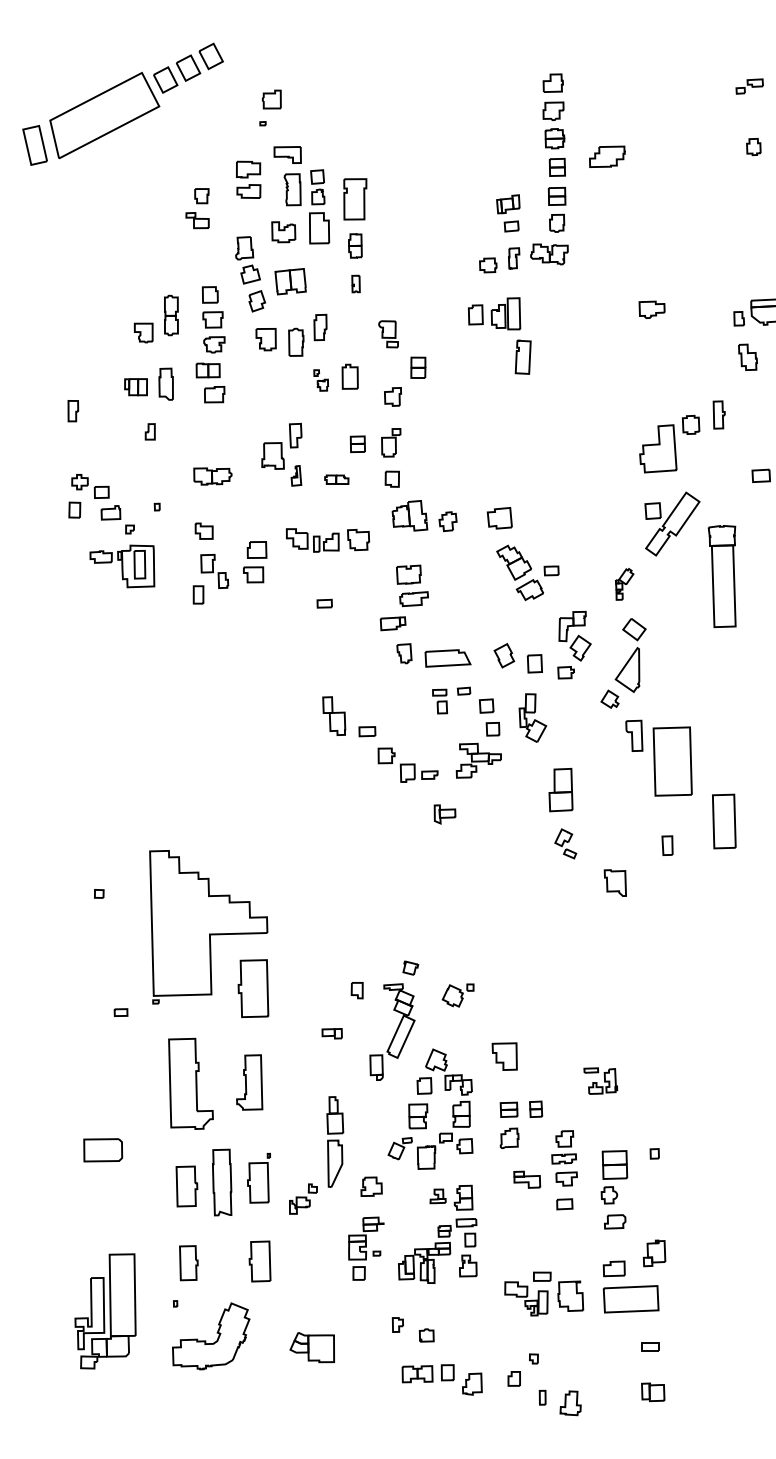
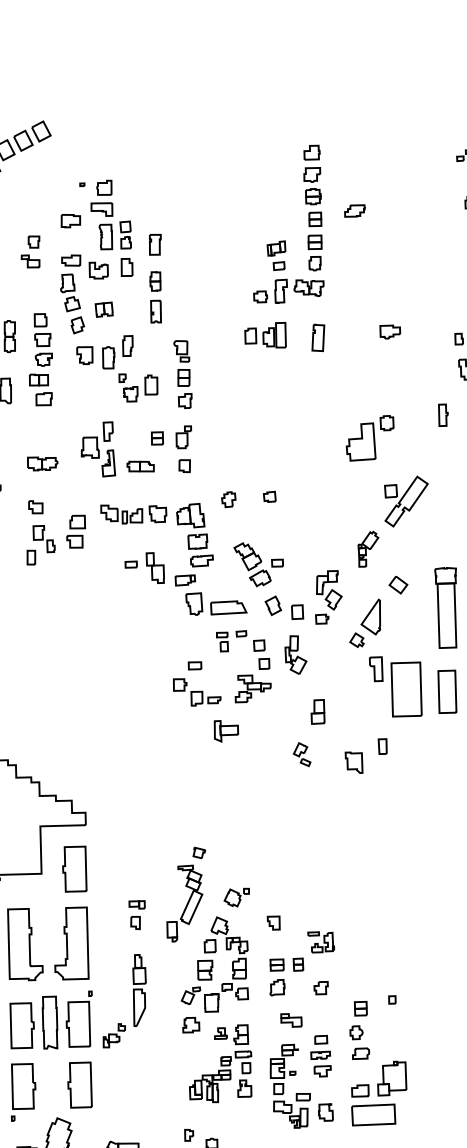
part: (271, 99) -> (104, 187), moved
part: (607, 156) -> (354, 210), size x0.71
part: (248, 191) -> (70, 260), moved
part: (354, 199) -> (154, 244), size x0.62
part: (319, 227) -> (127, 266), size x0.71
part: (513, 258) -> (280, 291), size x1.43
part: (290, 281) -> (104, 309), size x0.71
part: (355, 283) -> (155, 311), size x1.67
part: (522, 356) -> (317, 337), moved
part: (418, 367) -> (184, 377), moved
part: (320, 380) -> (127, 387), size x1.67
part: (669, 444) -> (370, 438), moved
part: (296, 475) -> (108, 463), size x1.67
part: (336, 479) -> (140, 466), size x1.43
part: (409, 515) -> (190, 515), moved
part: (499, 517) -> (269, 496), size x0.62
part: (527, 572) -> (258, 564), moved
part: (721, 576) -> (445, 607), moved
part: (624, 584) -> (368, 549), size x1.43
part: (634, 629) -> (398, 585), moved
part: (404, 653) -> (194, 604), size x1.43
part: (334, 715) -> (155, 567), moved
part: (367, 731) -> (195, 665), moved
part: (560, 789) -> (317, 711), size x0.71
part: (444, 814) -> (225, 731), size x1.43
part: (724, 821) -> (447, 691), moved
part: (565, 843) -> (301, 754), moved
part: (667, 845) -> (382, 746), moved
part: (614, 882) -> (353, 762), moved
part: (356, 990) -> (134, 922), moved
part: (457, 995) -> (236, 897), moved
part: (504, 1056) -> (273, 922), size x0.62
part: (600, 1080) -> (320, 941), moved
part: (249, 1082) -> (71, 943), size x1.67
part: (614, 1164) -> (360, 1008), size x0.62
part: (564, 1169) -> (320, 1063), moved
part: (258, 1178) -> (78, 1019), size x1.43
part: (186, 1186) -> (21, 1025), size x1.43
part: (371, 1186) -> (191, 1024), moved
part: (366, 1248) -> (284, 1069), moved
part: (654, 1253) -> (392, 1078), size x1.67
part: (259, 1261) -> (79, 1085), size x1.43
part: (188, 1262) -> (23, 1085), size x1.67
part: (570, 1295) -> (325, 1112), size x0.71

